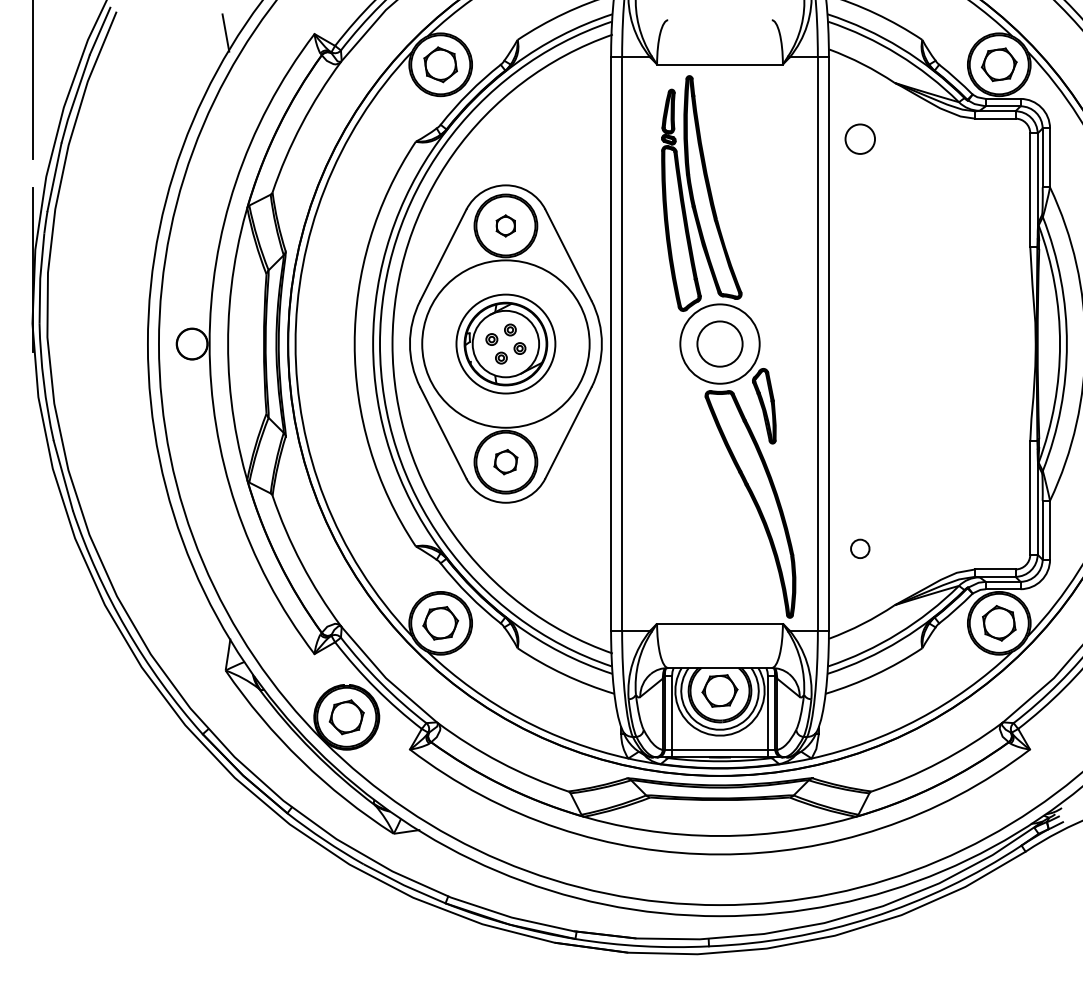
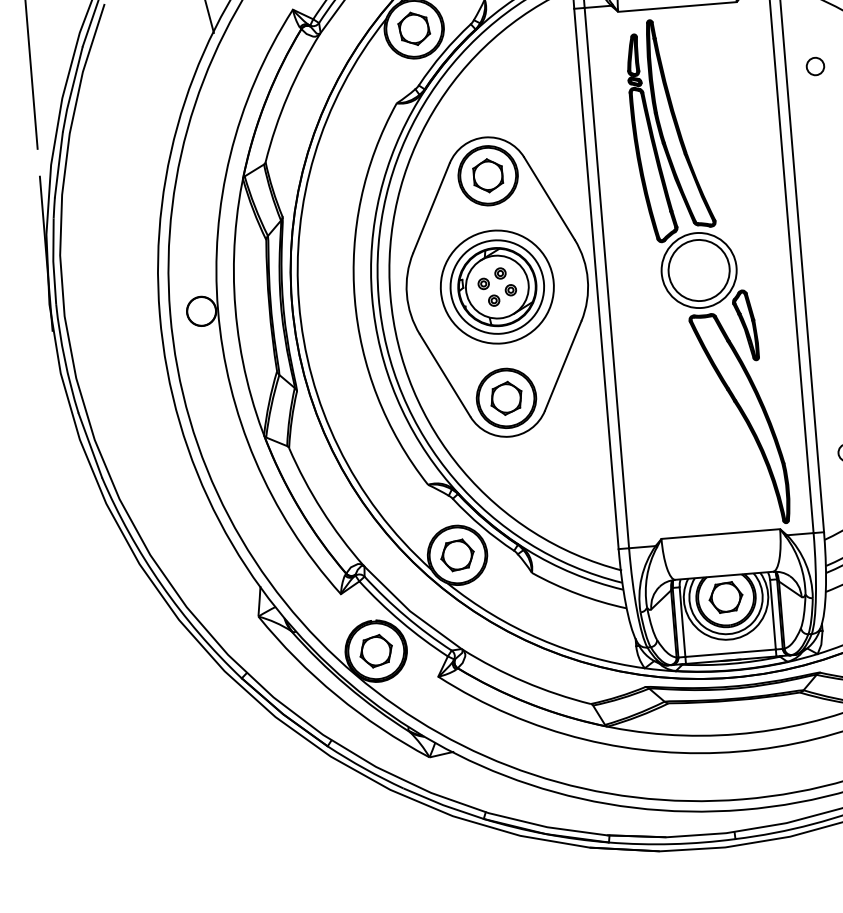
circle: (860, 139) -> (815, 66), size x0.62
part: (505, 225) -> (487, 175), size x1.67
circle: (505, 343) -> (496, 286), size x0.71
circle: (719, 343) -> (698, 270), size x1.43
part: (505, 461) -> (506, 397), size x1.43

